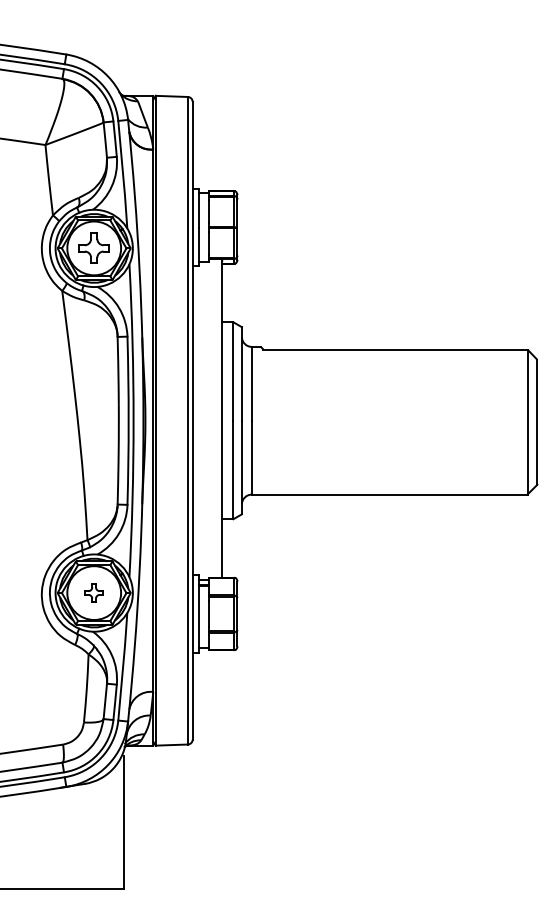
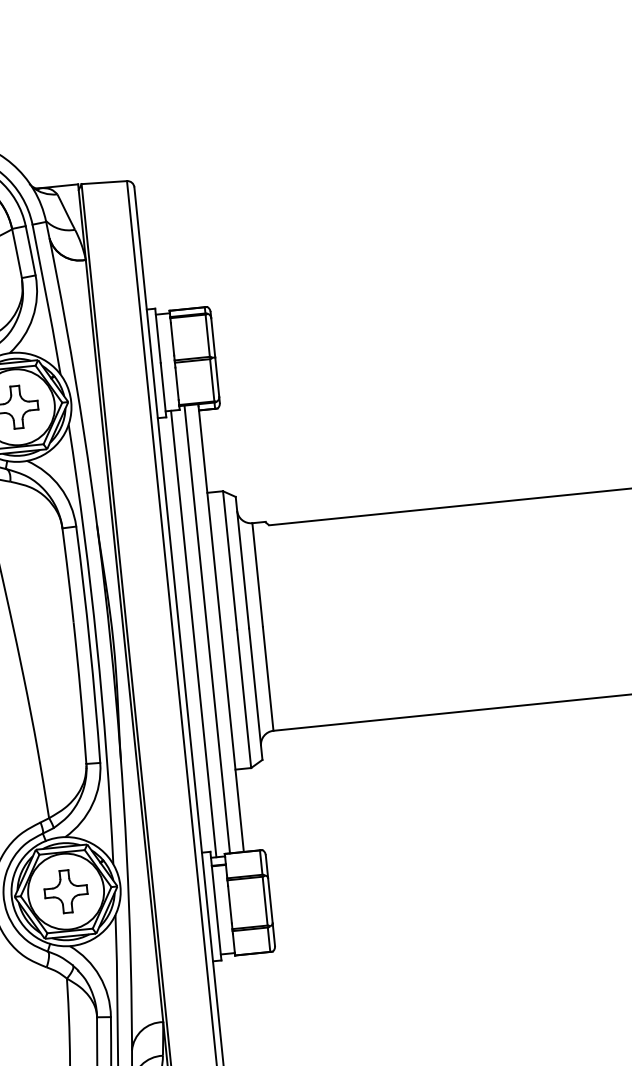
line: (212, 418) -> (207, 629), added
line: (202, 420) -> (193, 633), added
part: (93, 592) -> (65, 890), size x1.67

